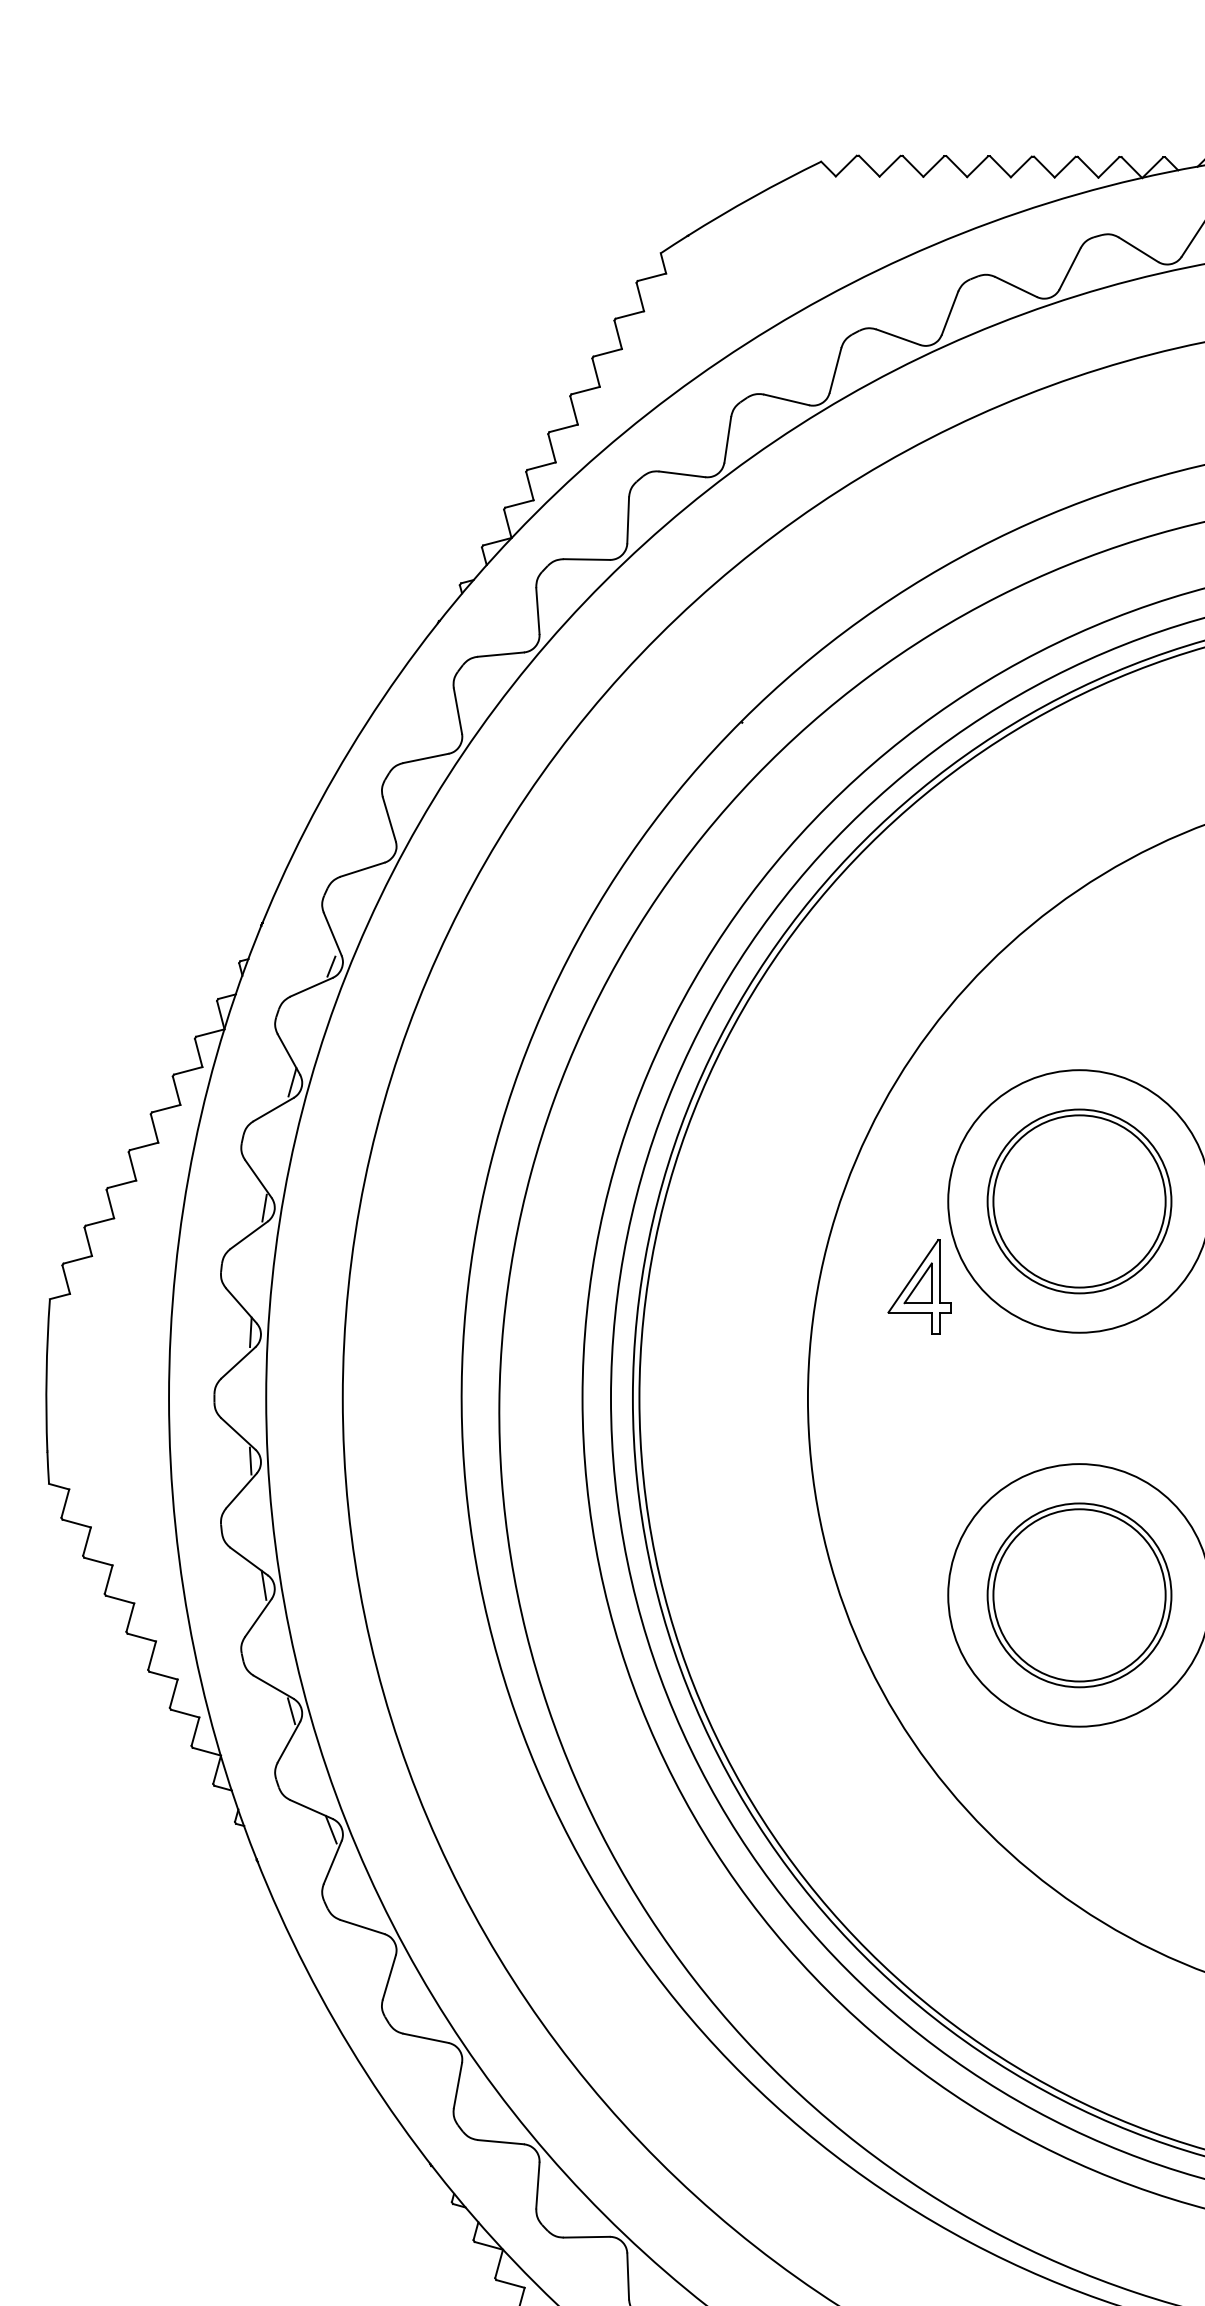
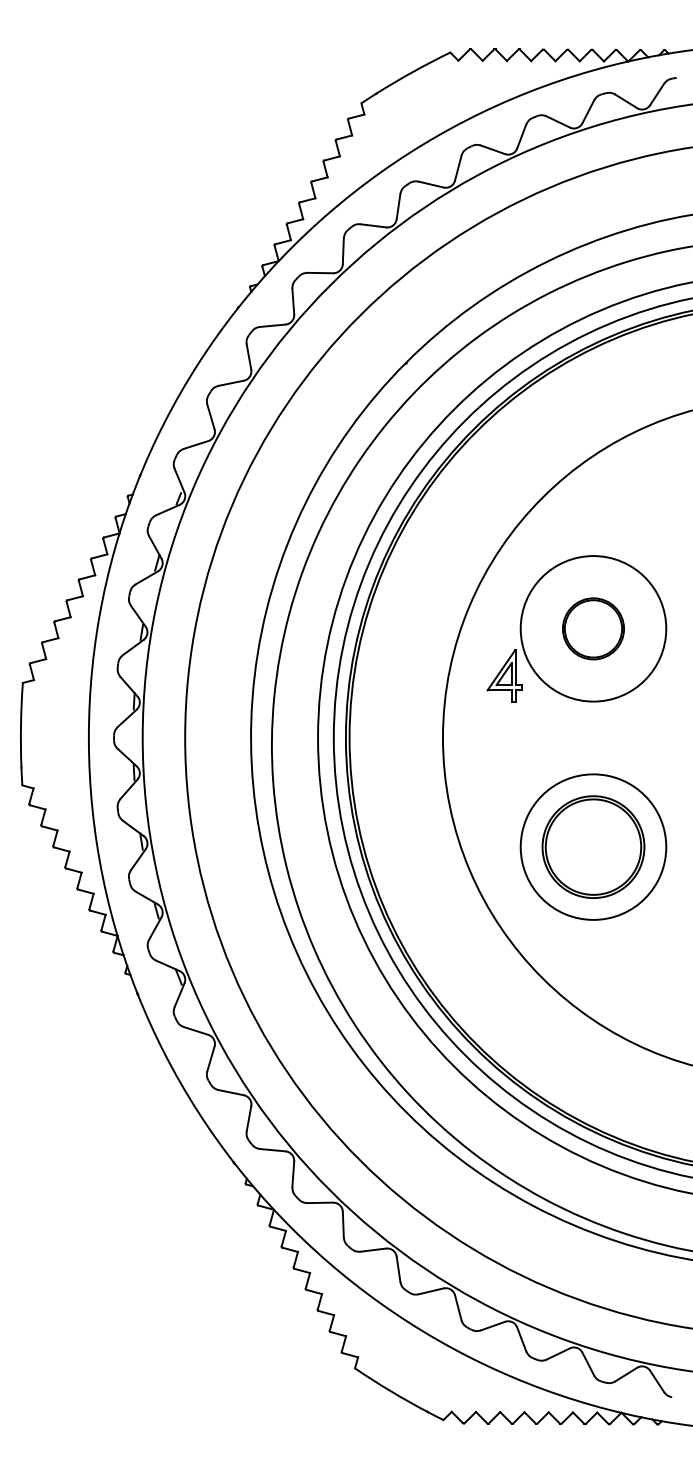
part: (1079, 1200) -> (593, 628), size x0.6

